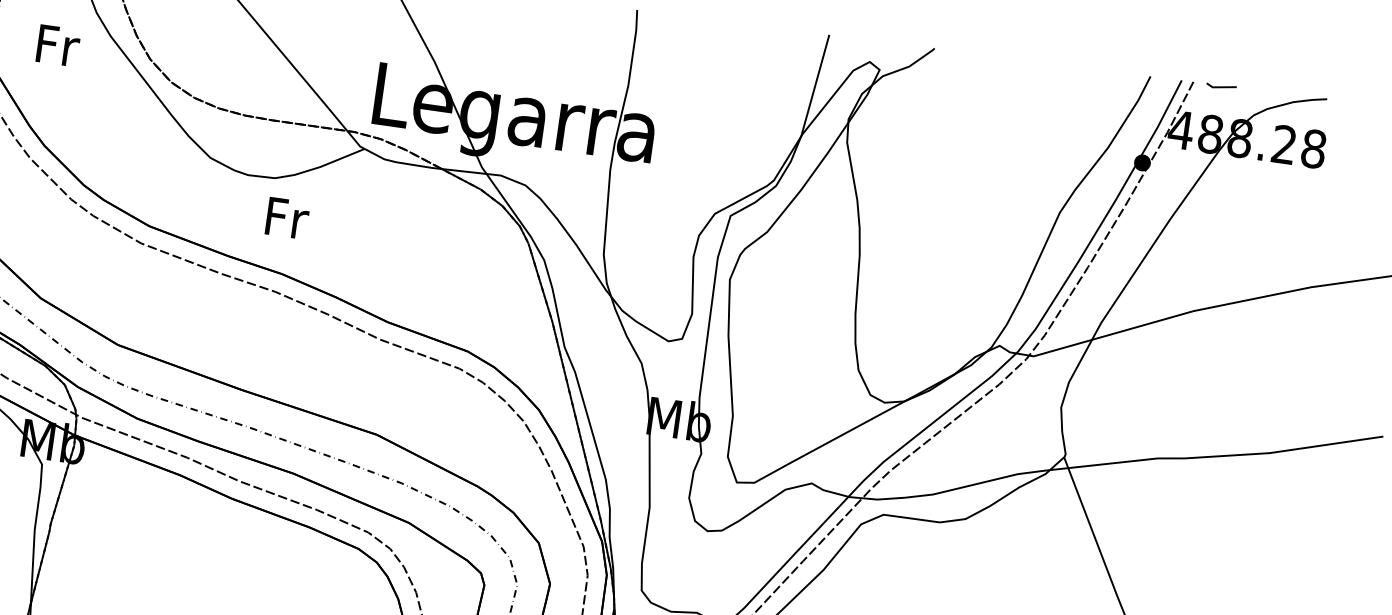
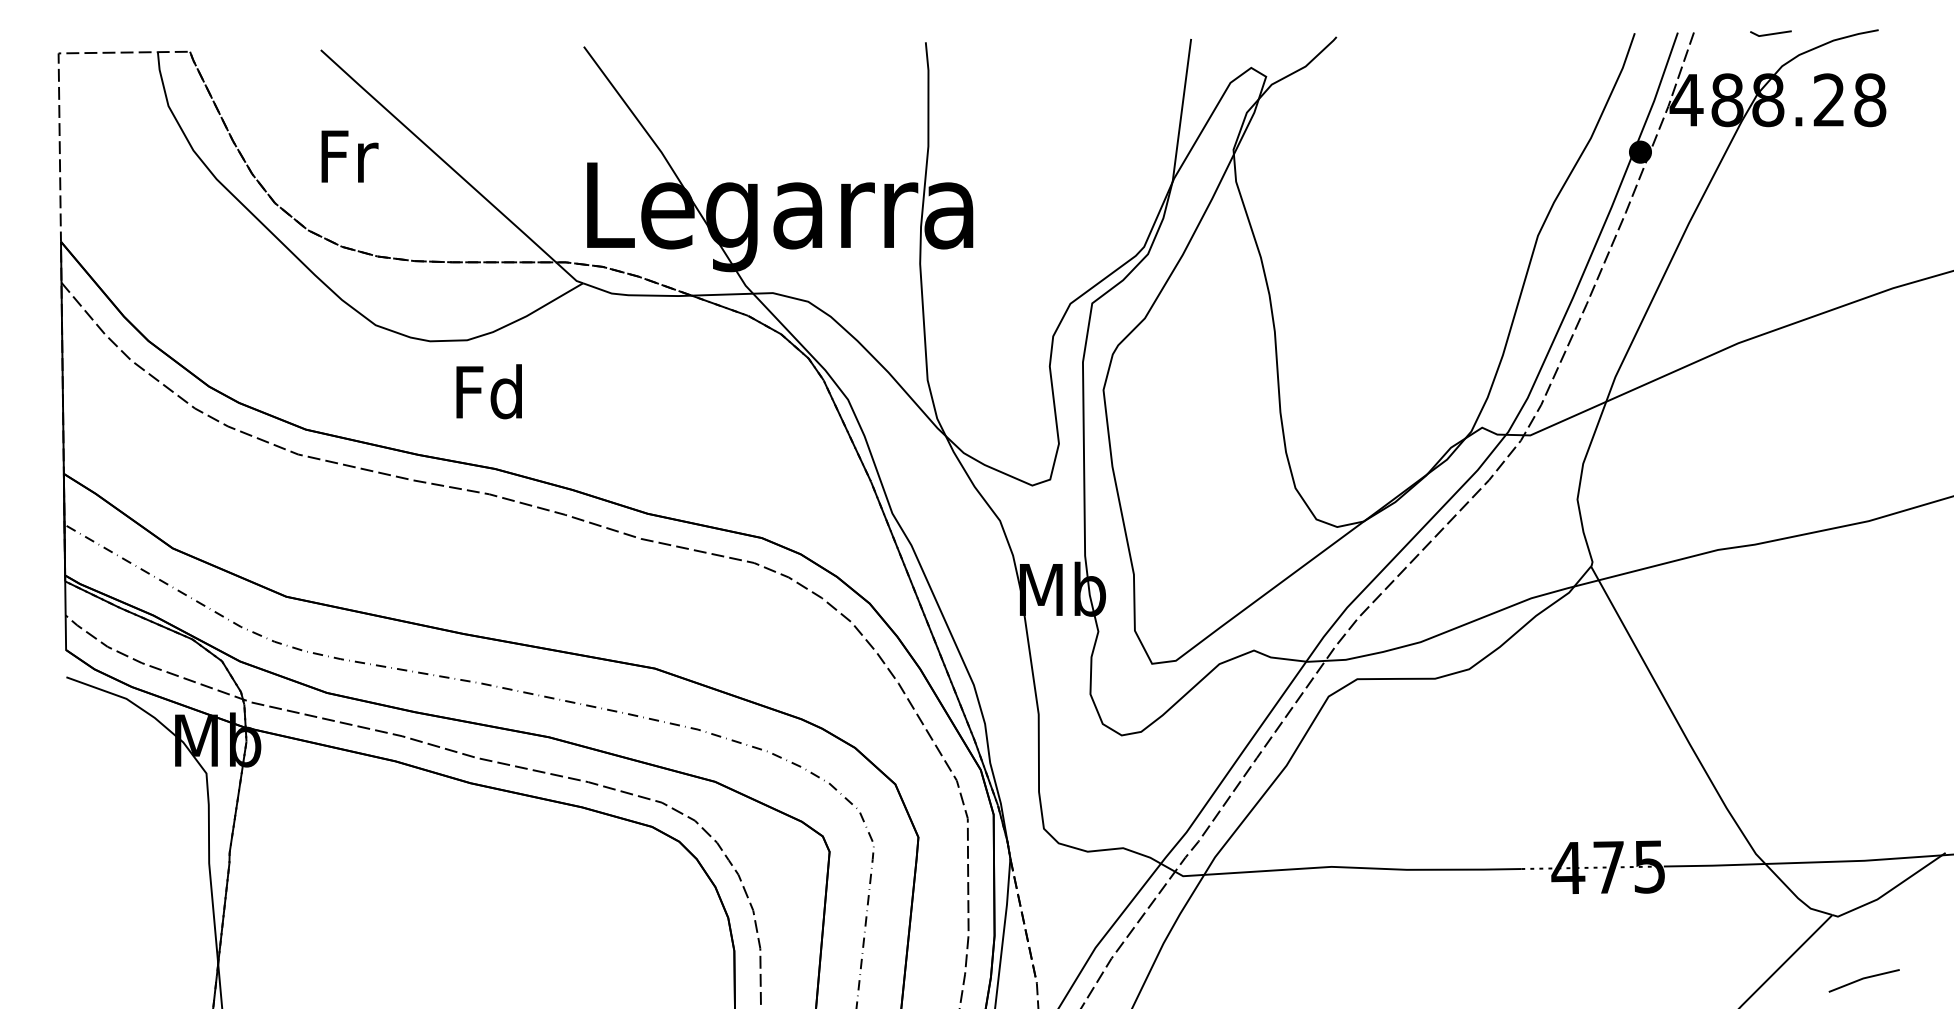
text: (58, 45) -> (349, 156), moved
line: (1221, 86) -> (1770, 33), moved
text: (285, 217) -> (488, 391), Fr -> Fd

